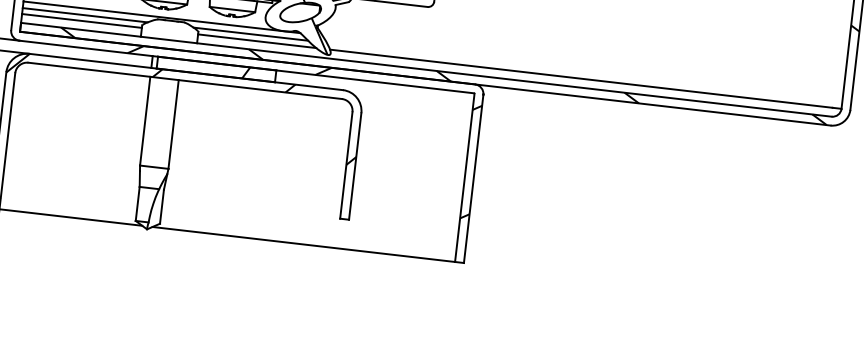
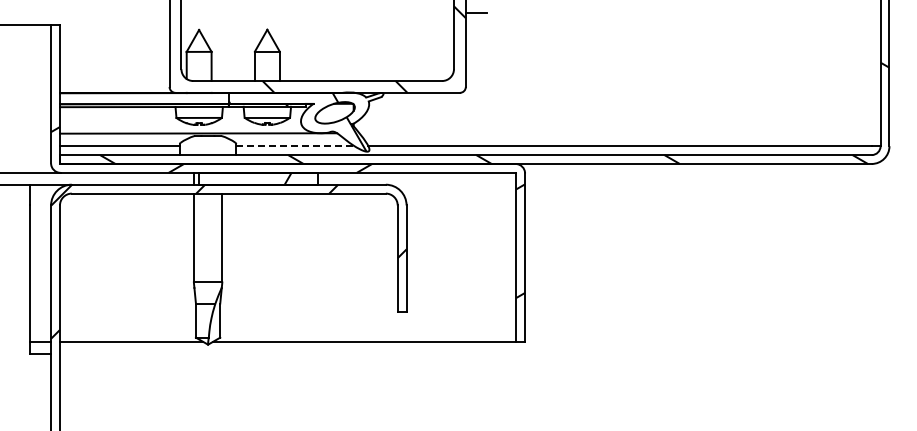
line: (84, 15) -> (121, 140), removed
line: (251, 33) -> (288, 139), removed
line: (257, 41) -> (295, 146), solid -> dashed

